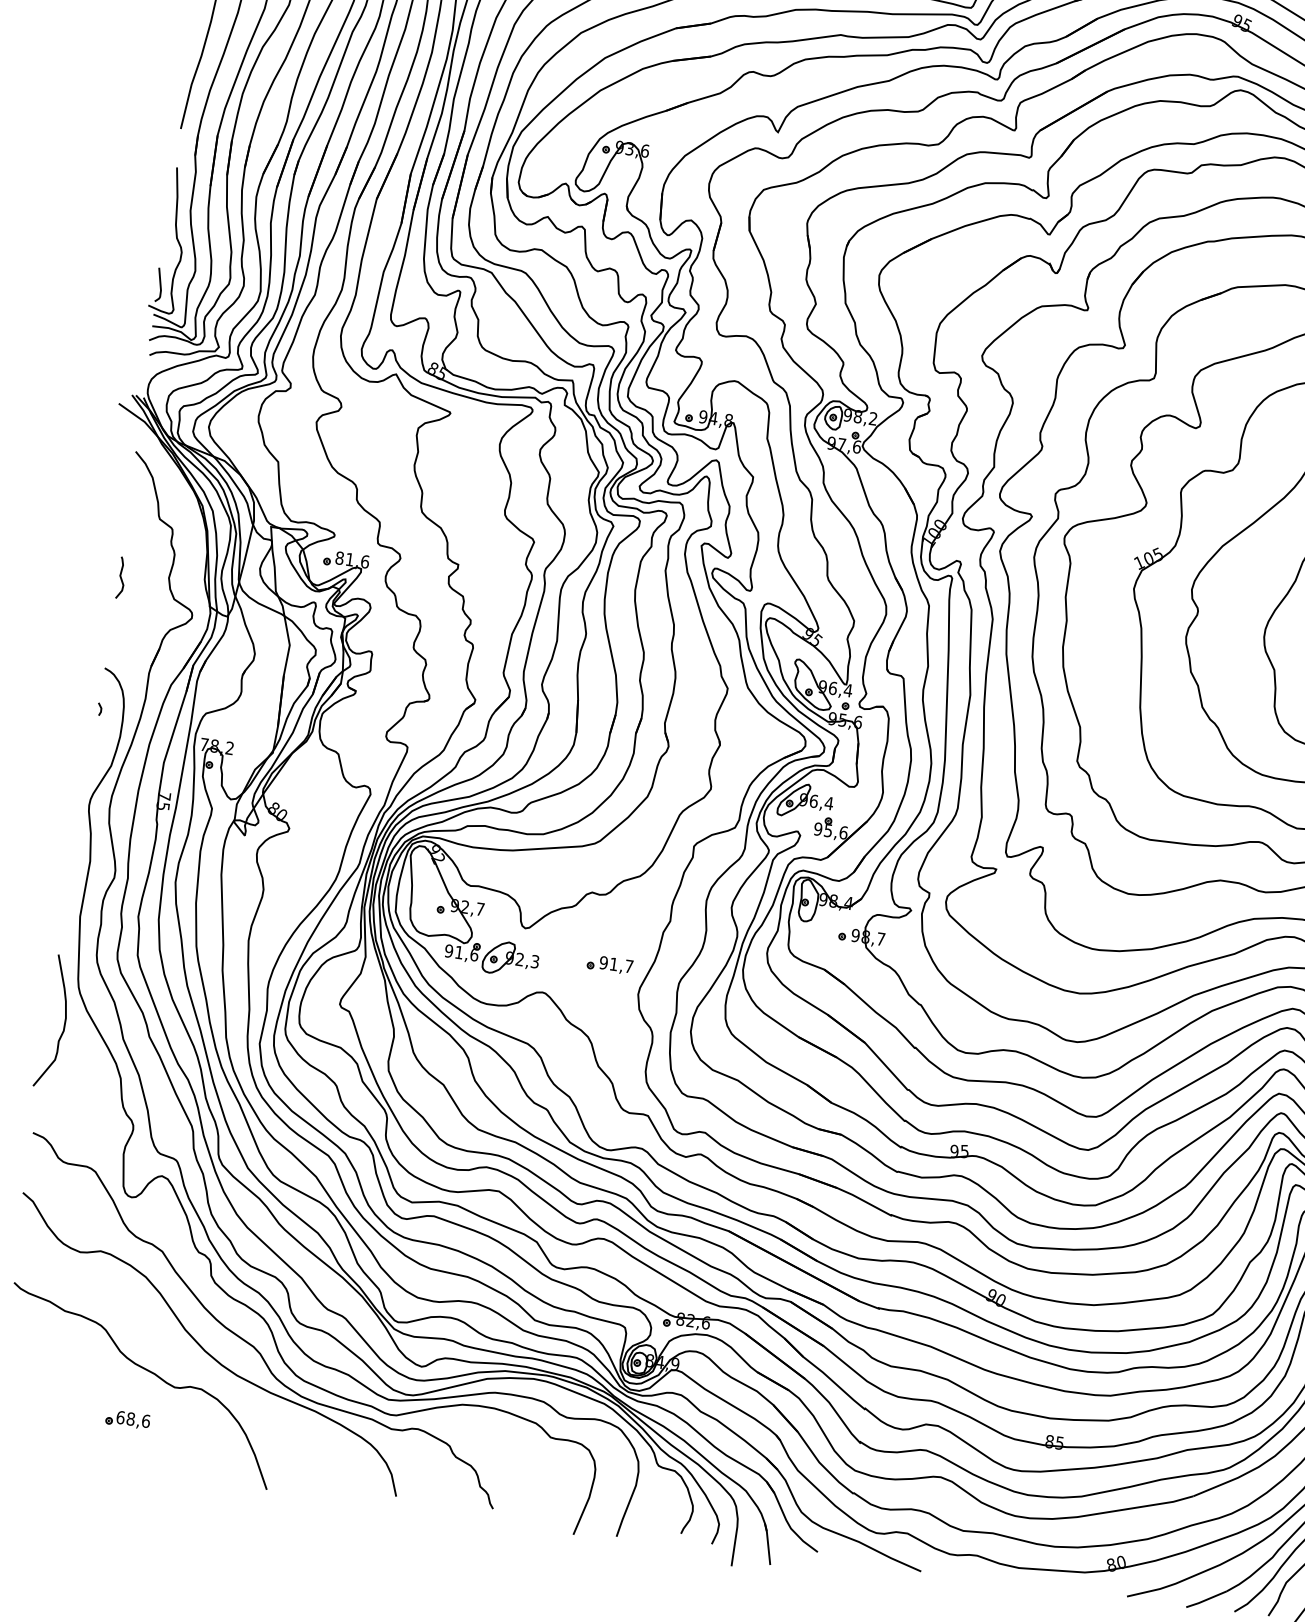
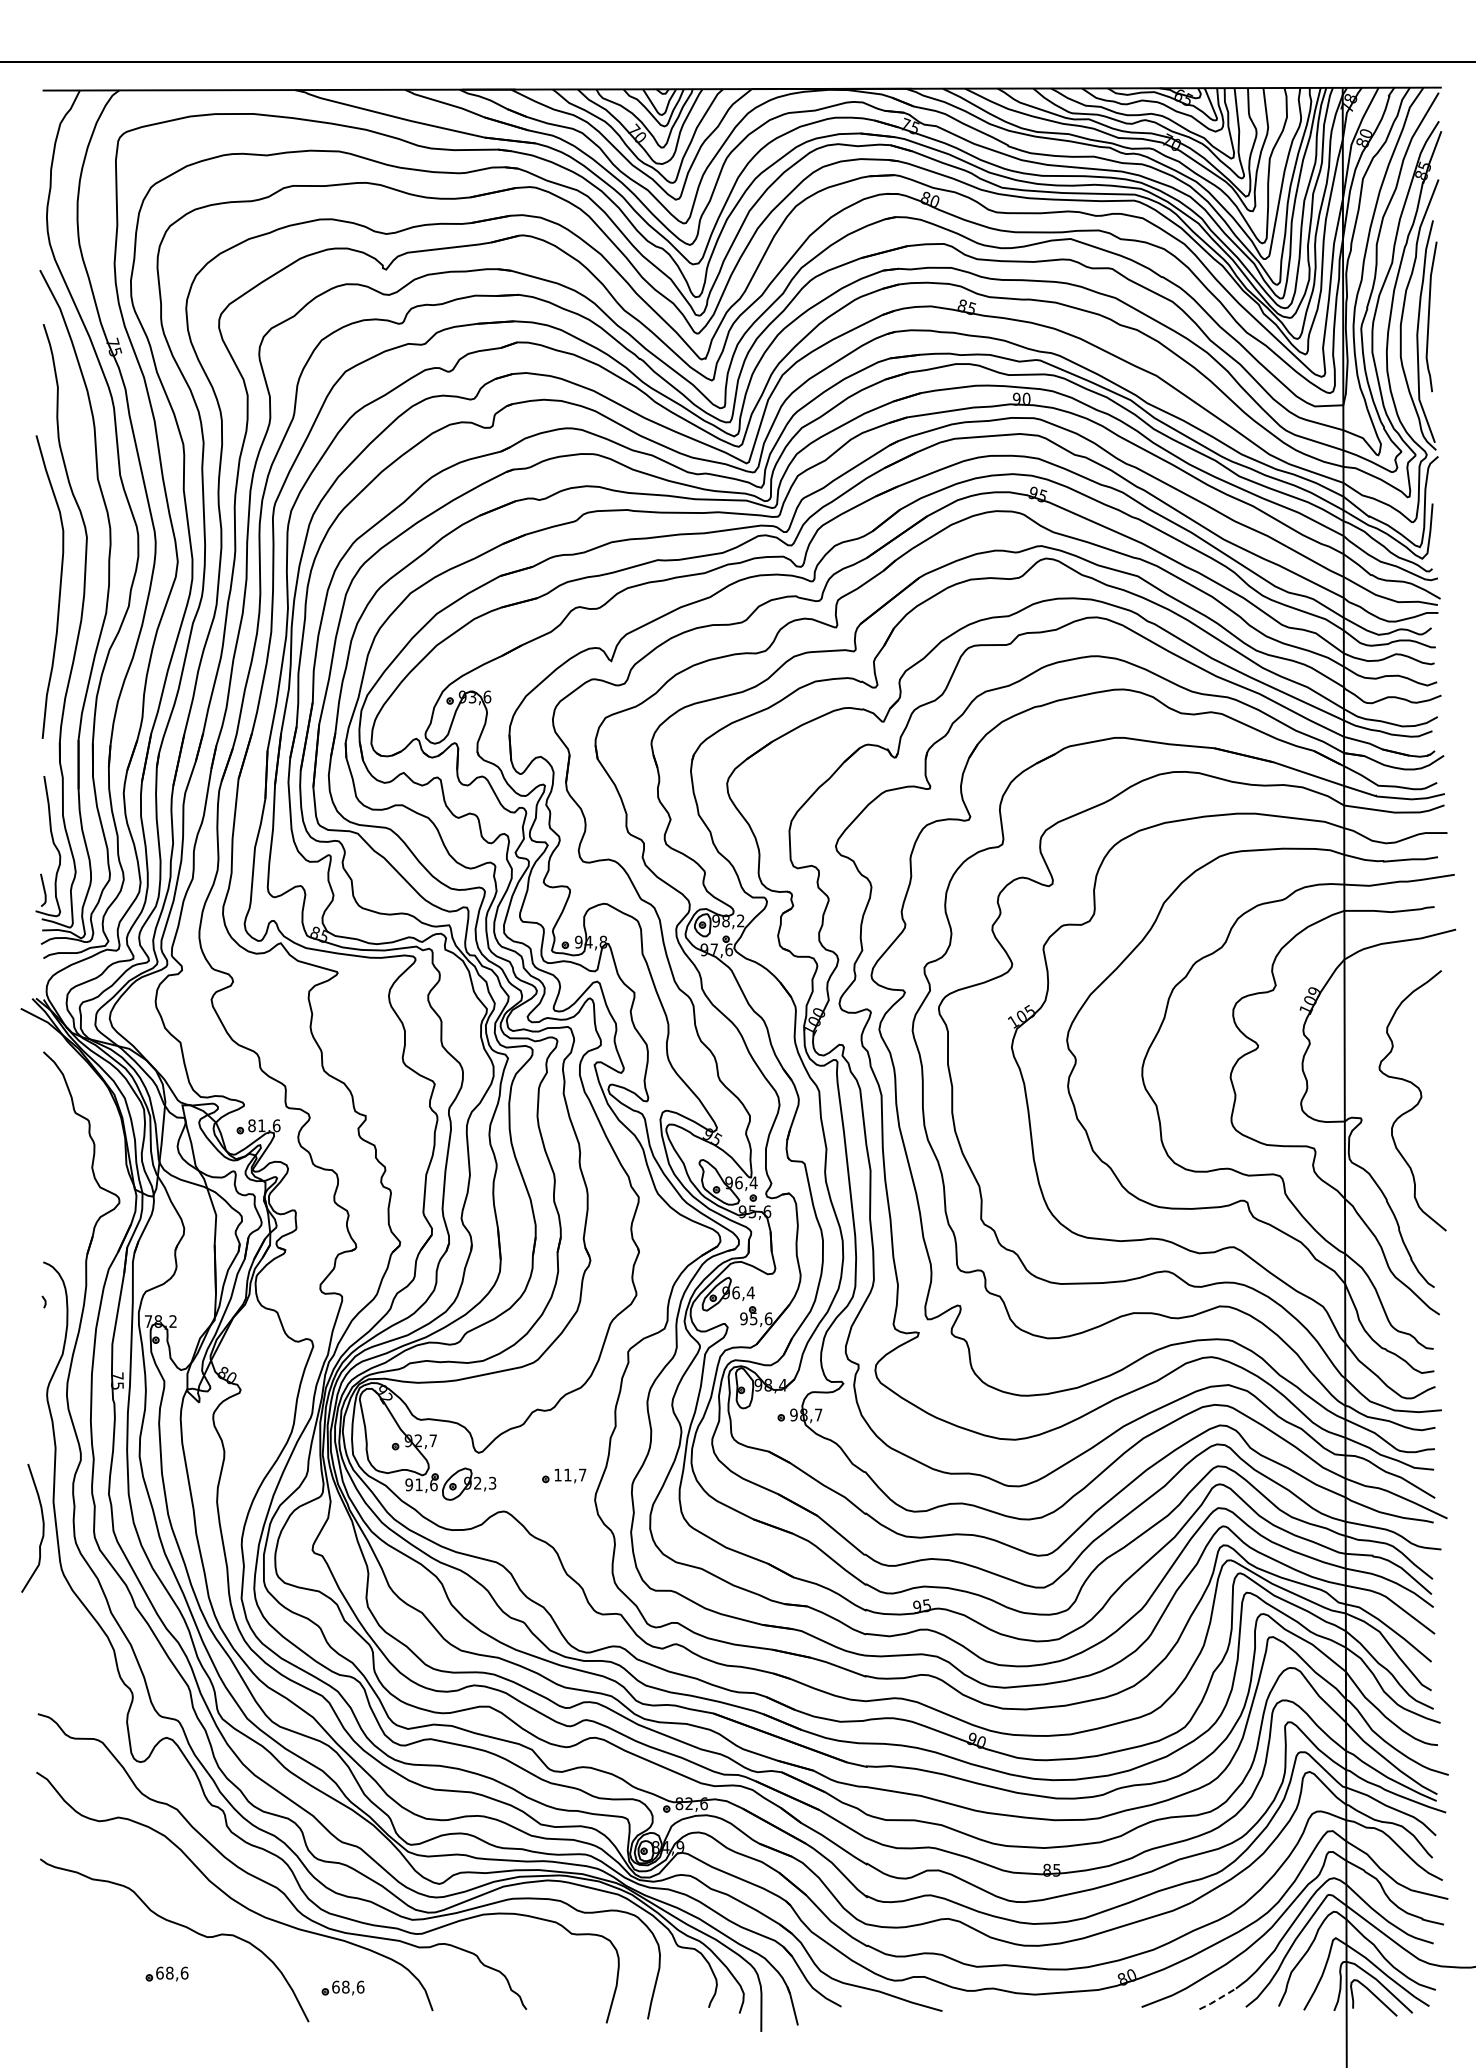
curve: (121, 577) -> (46, 1173), removed
text: (603, 962) -> (557, 1474), 91,7 -> 11,7
curve: (64, 1022) -> (42, 1527), moved
part: (306, 1459) -> (342, 1987), added
line: (1206, 1599) -> (1217, 1999), solid -> dashed

